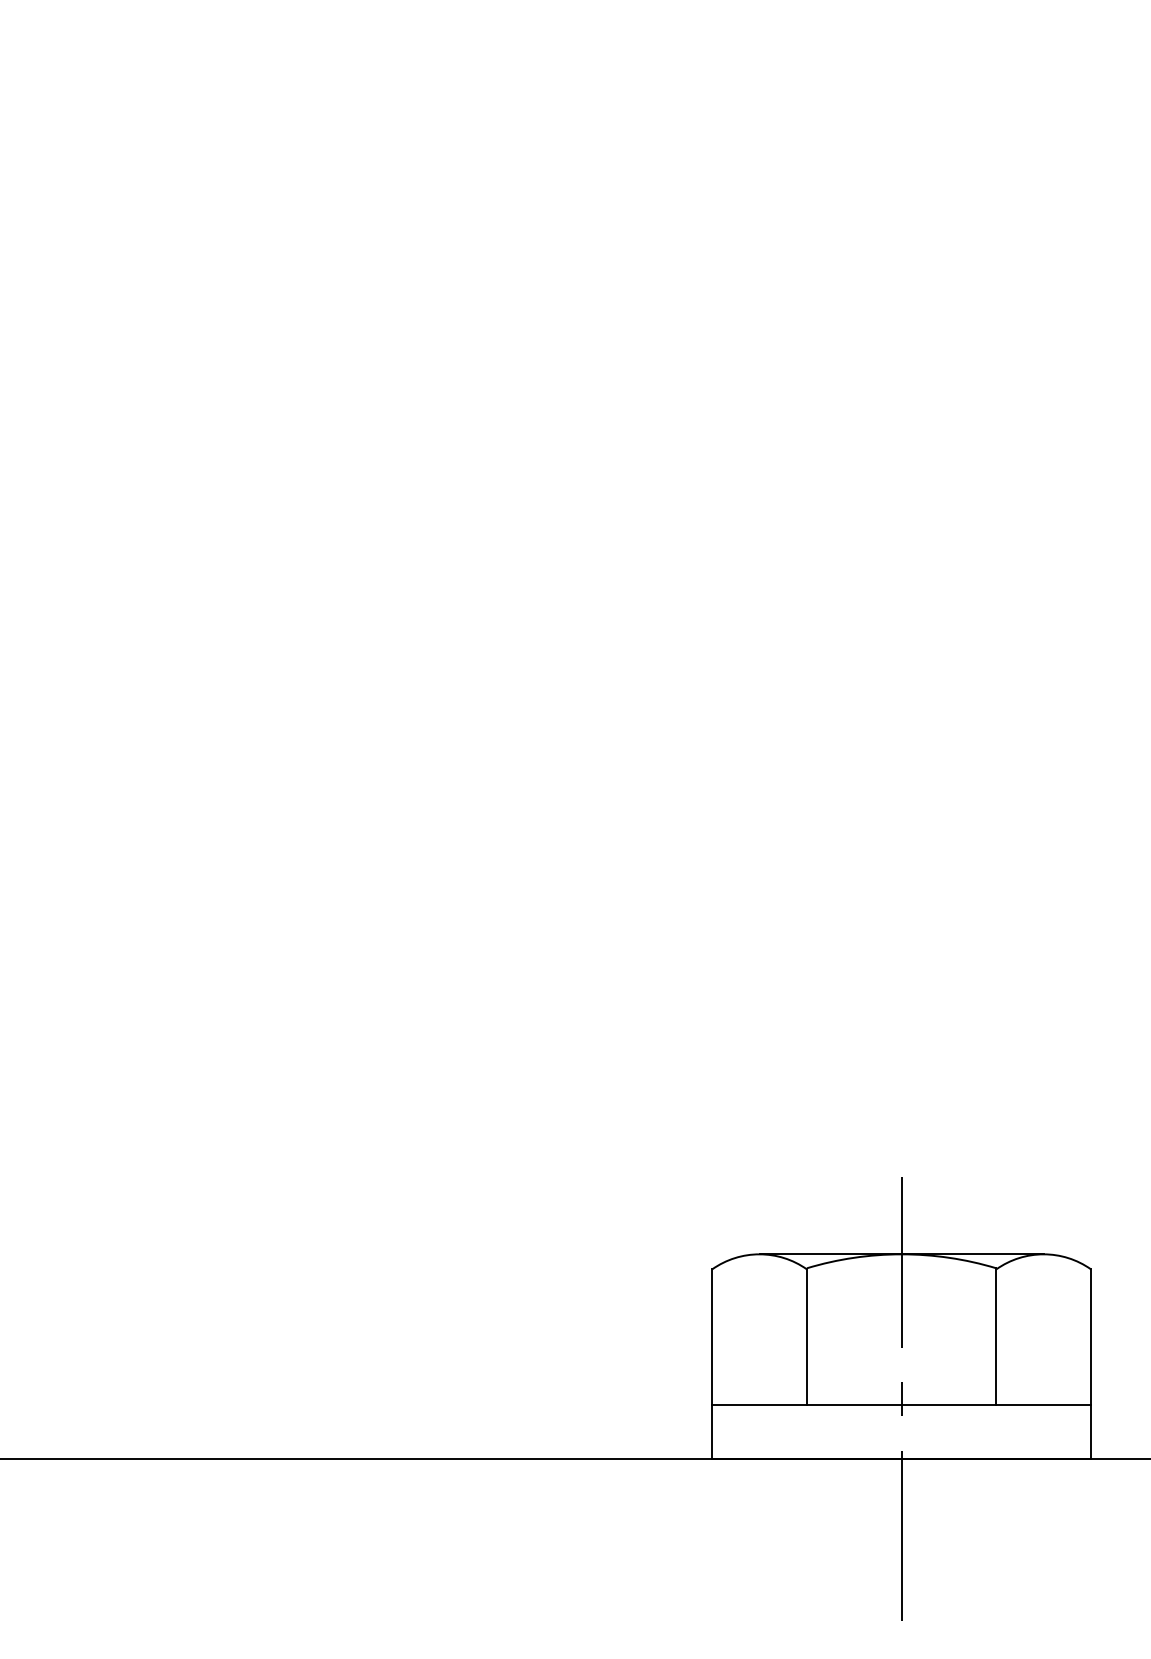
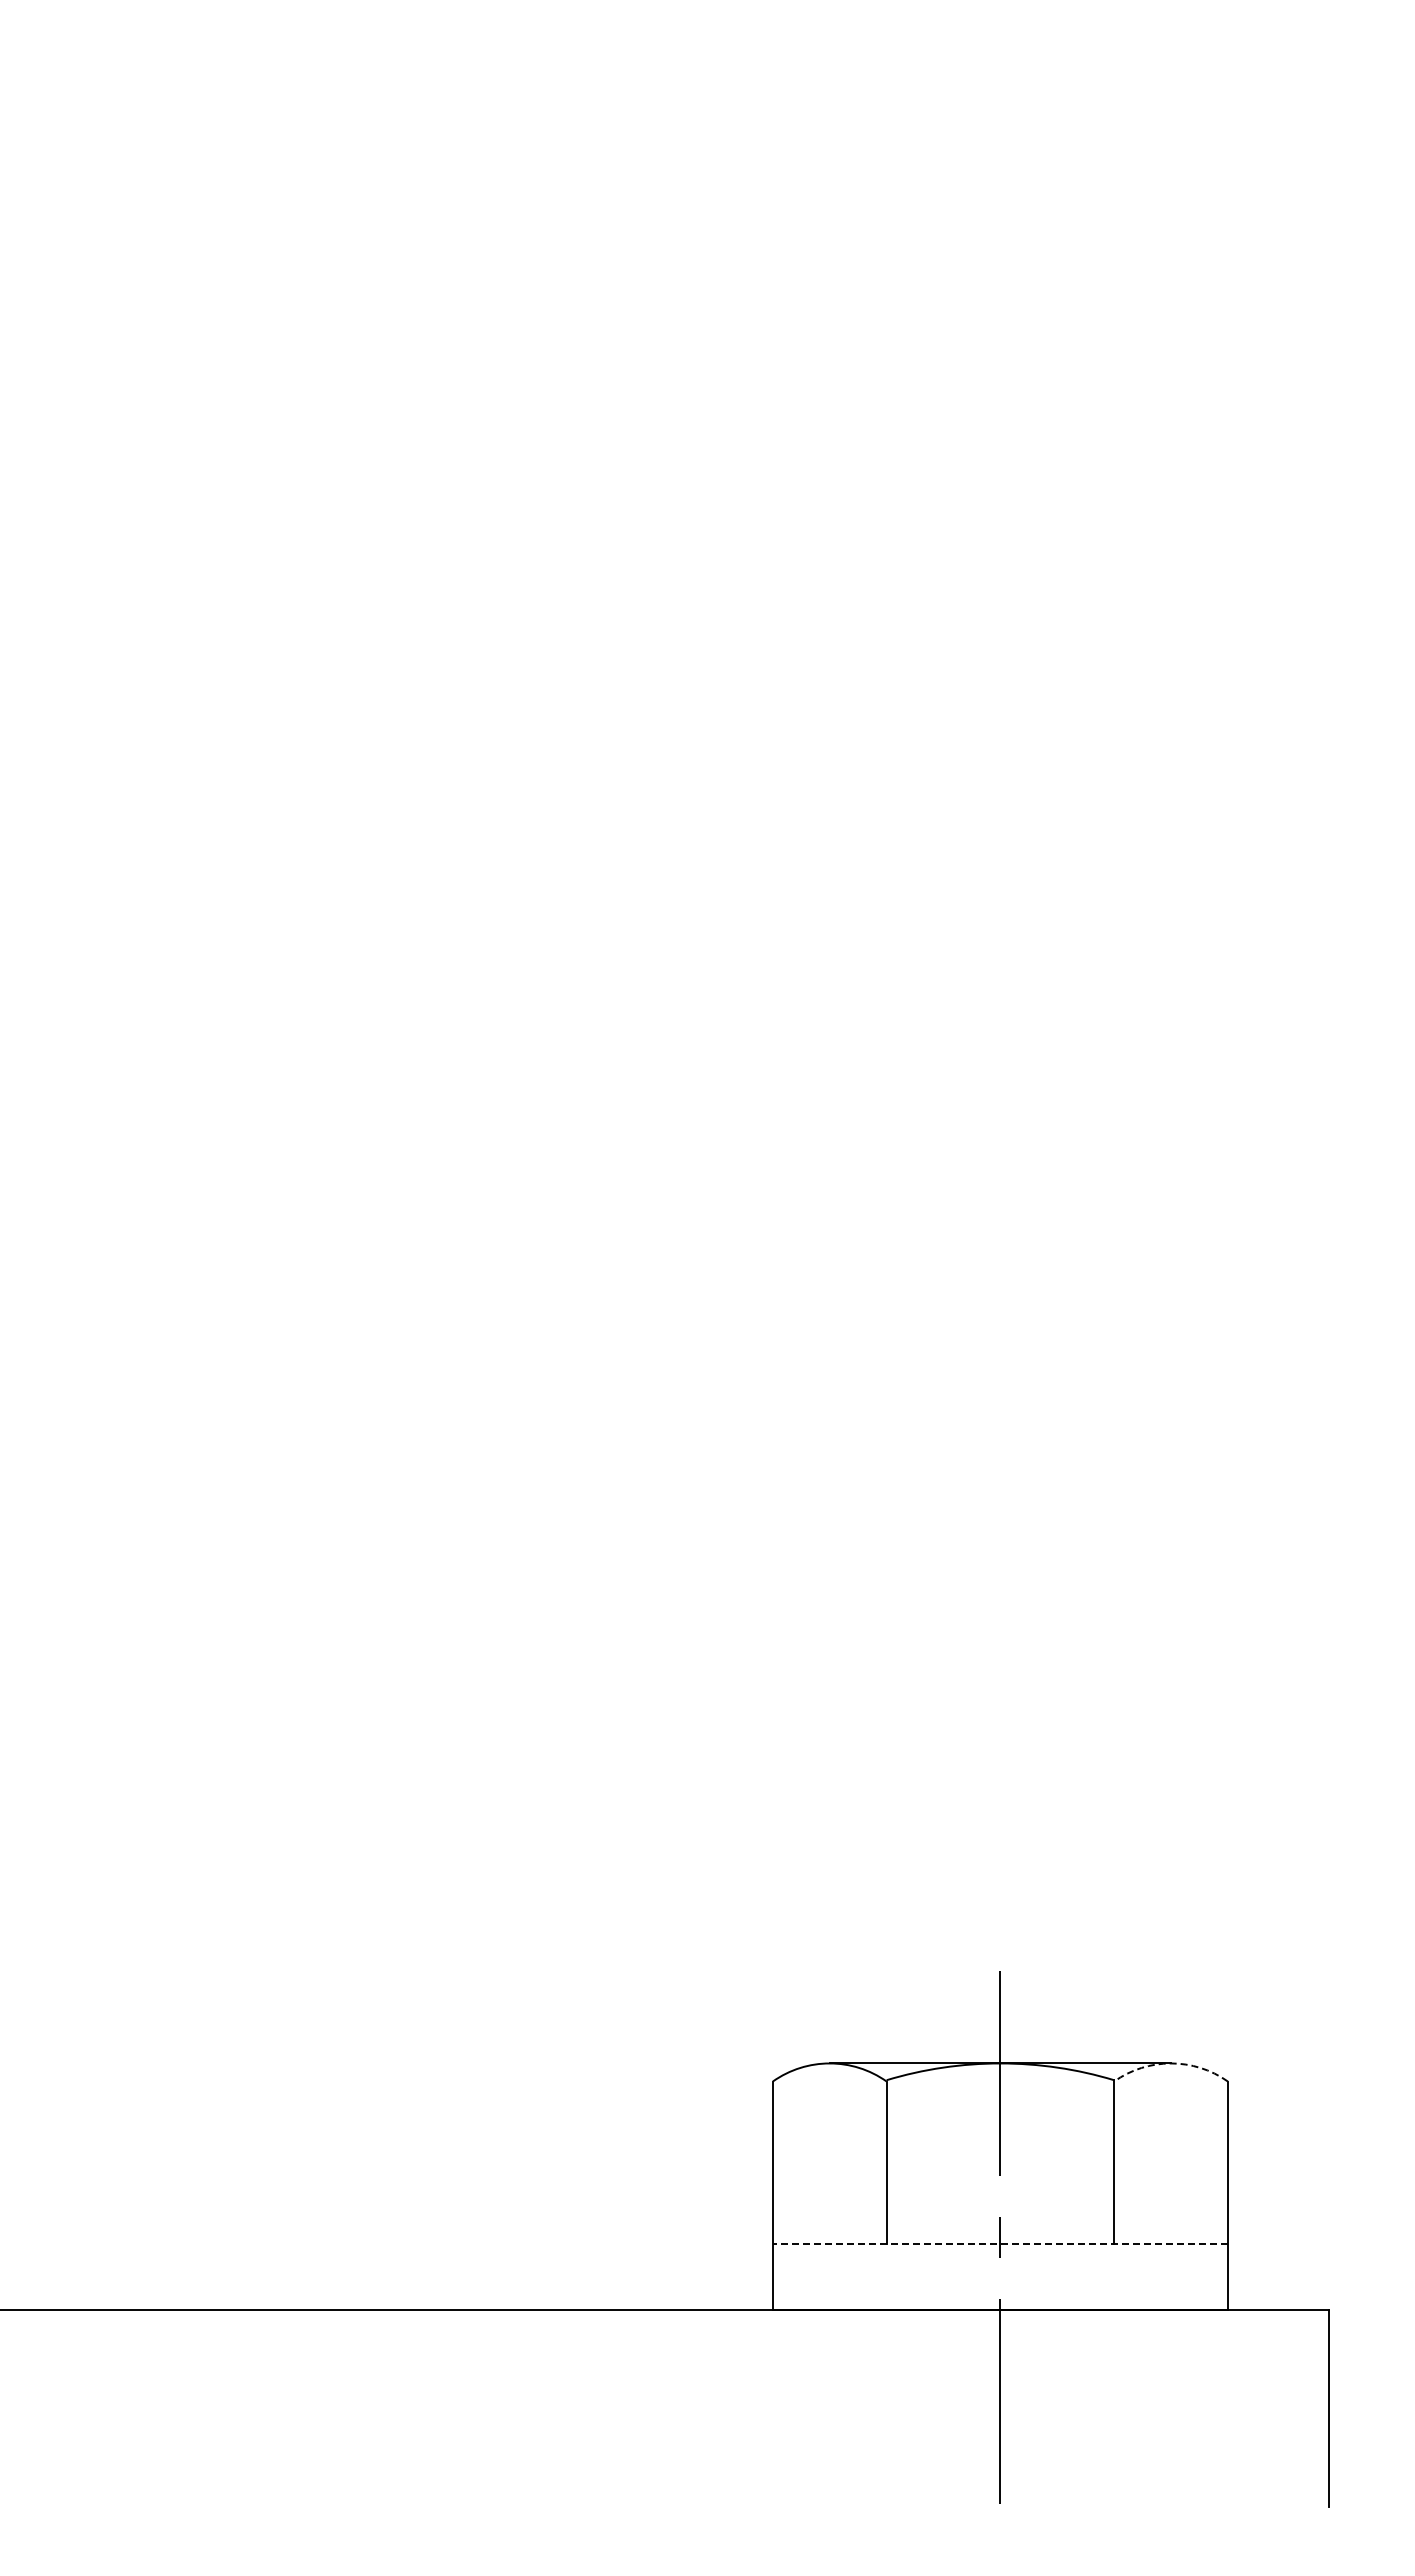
arc: (1044, 1254) -> (1171, 2063), solid -> dashed
line: (900, 1405) -> (999, 2244), solid -> dashed

